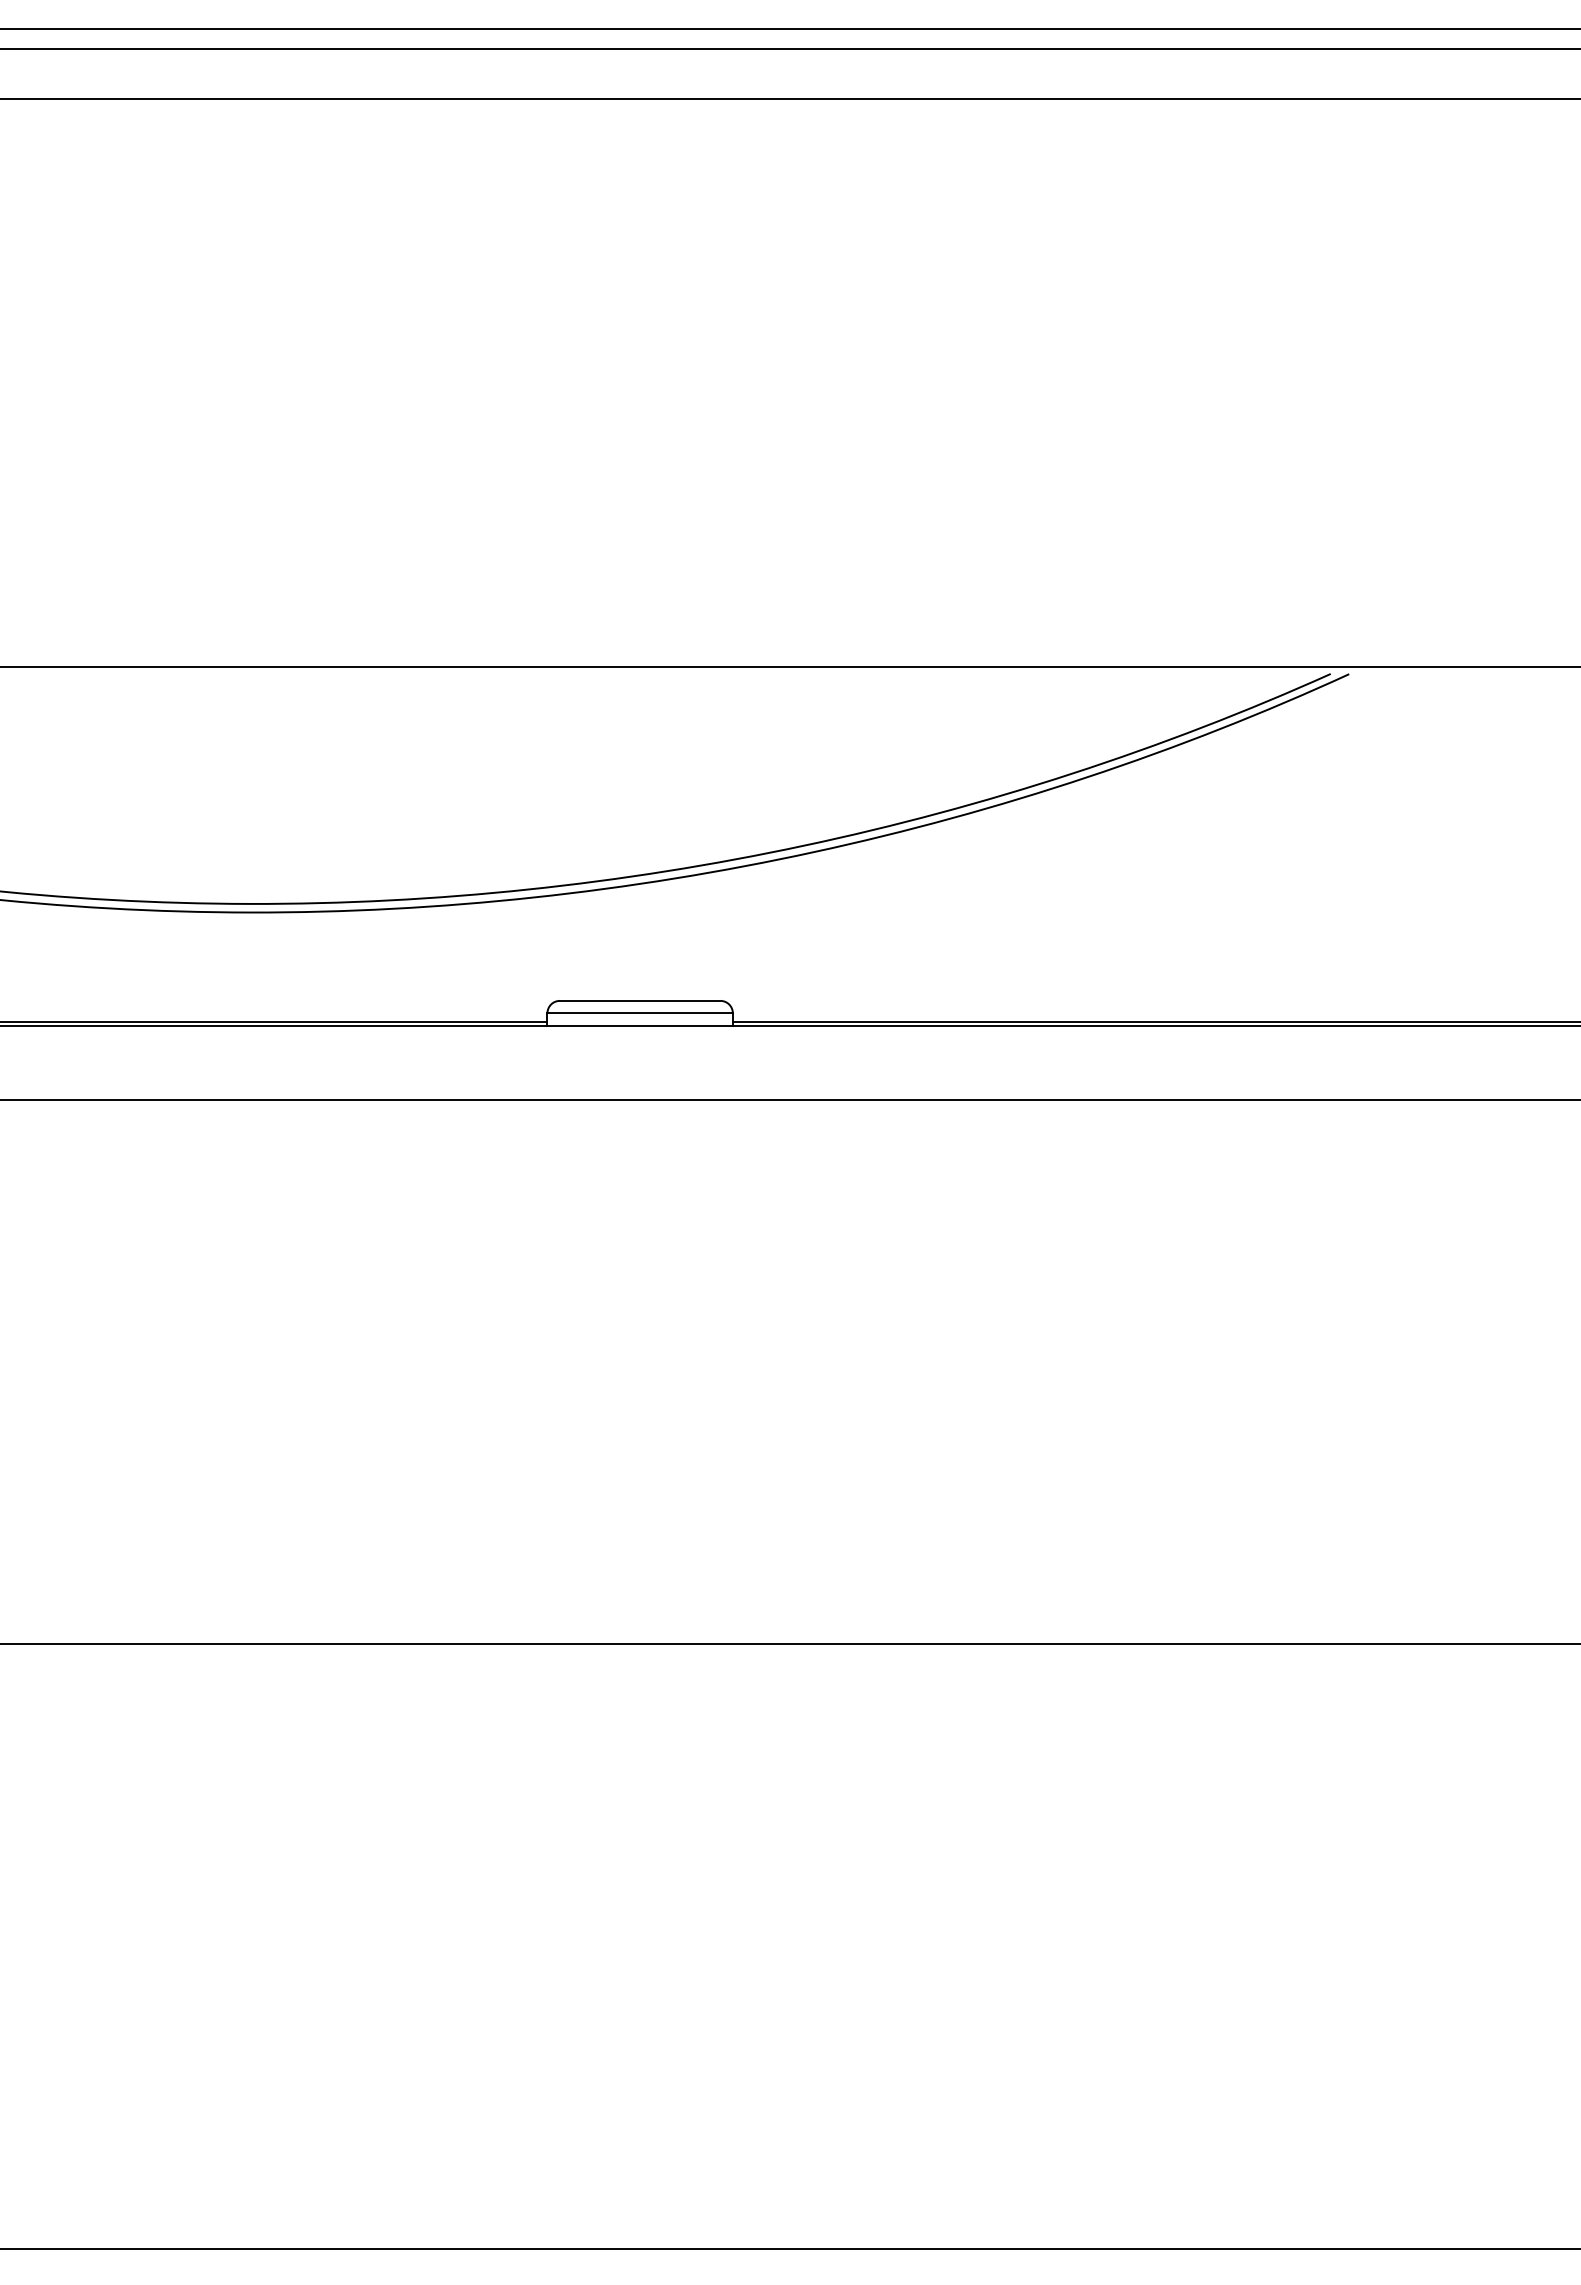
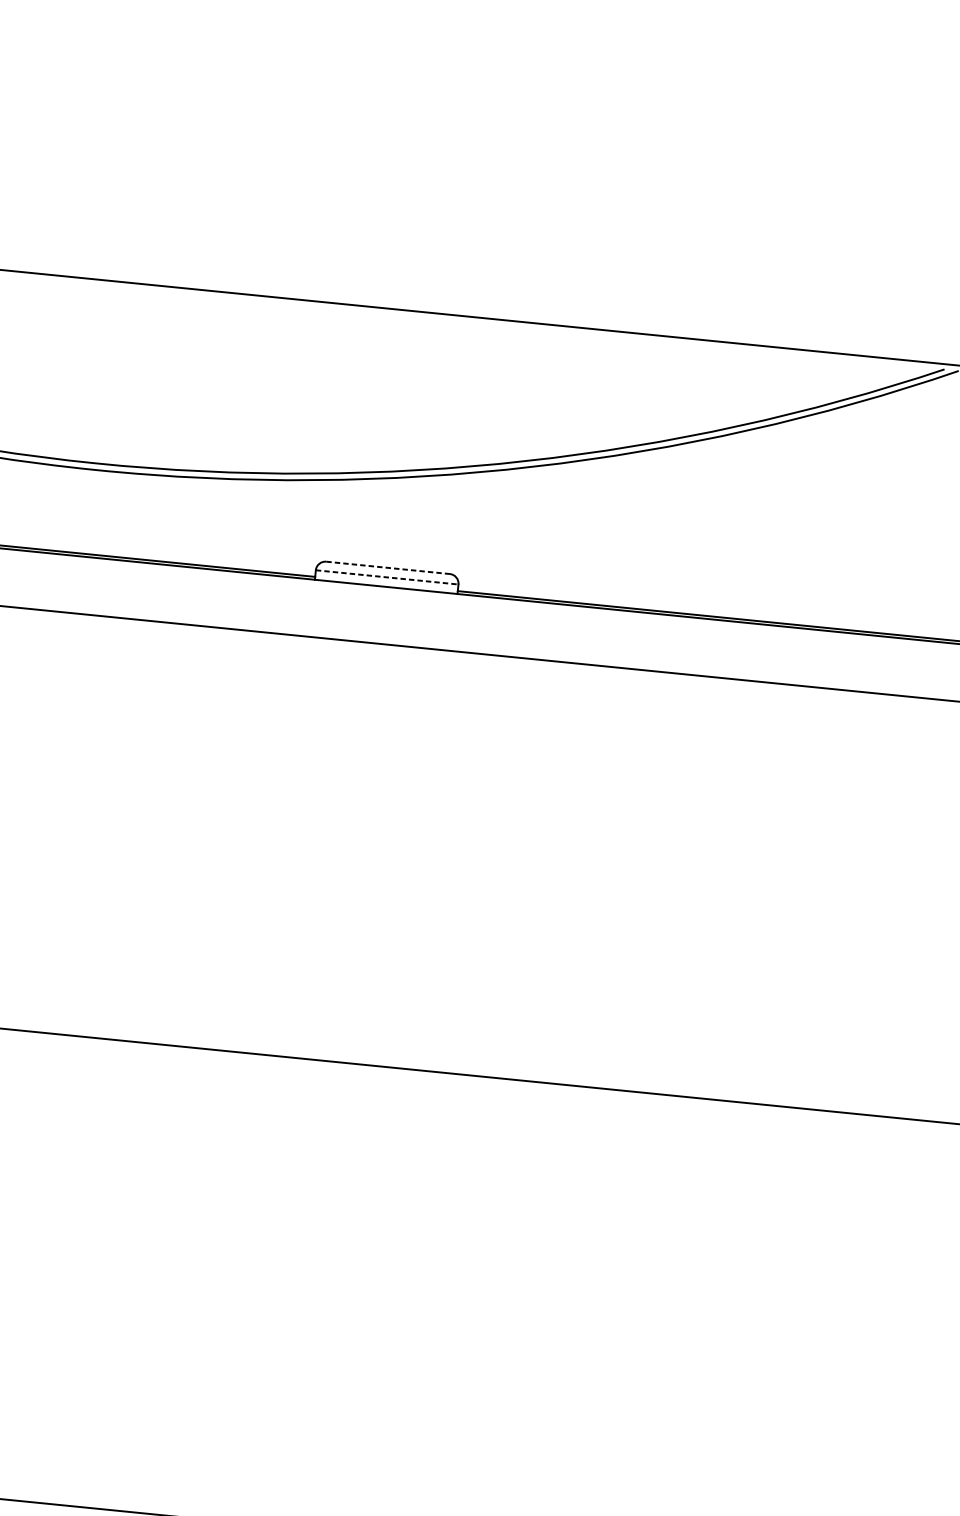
line: (640, 1000) -> (388, 567), solid -> dashed
line: (640, 1013) -> (387, 577), solid -> dashed

